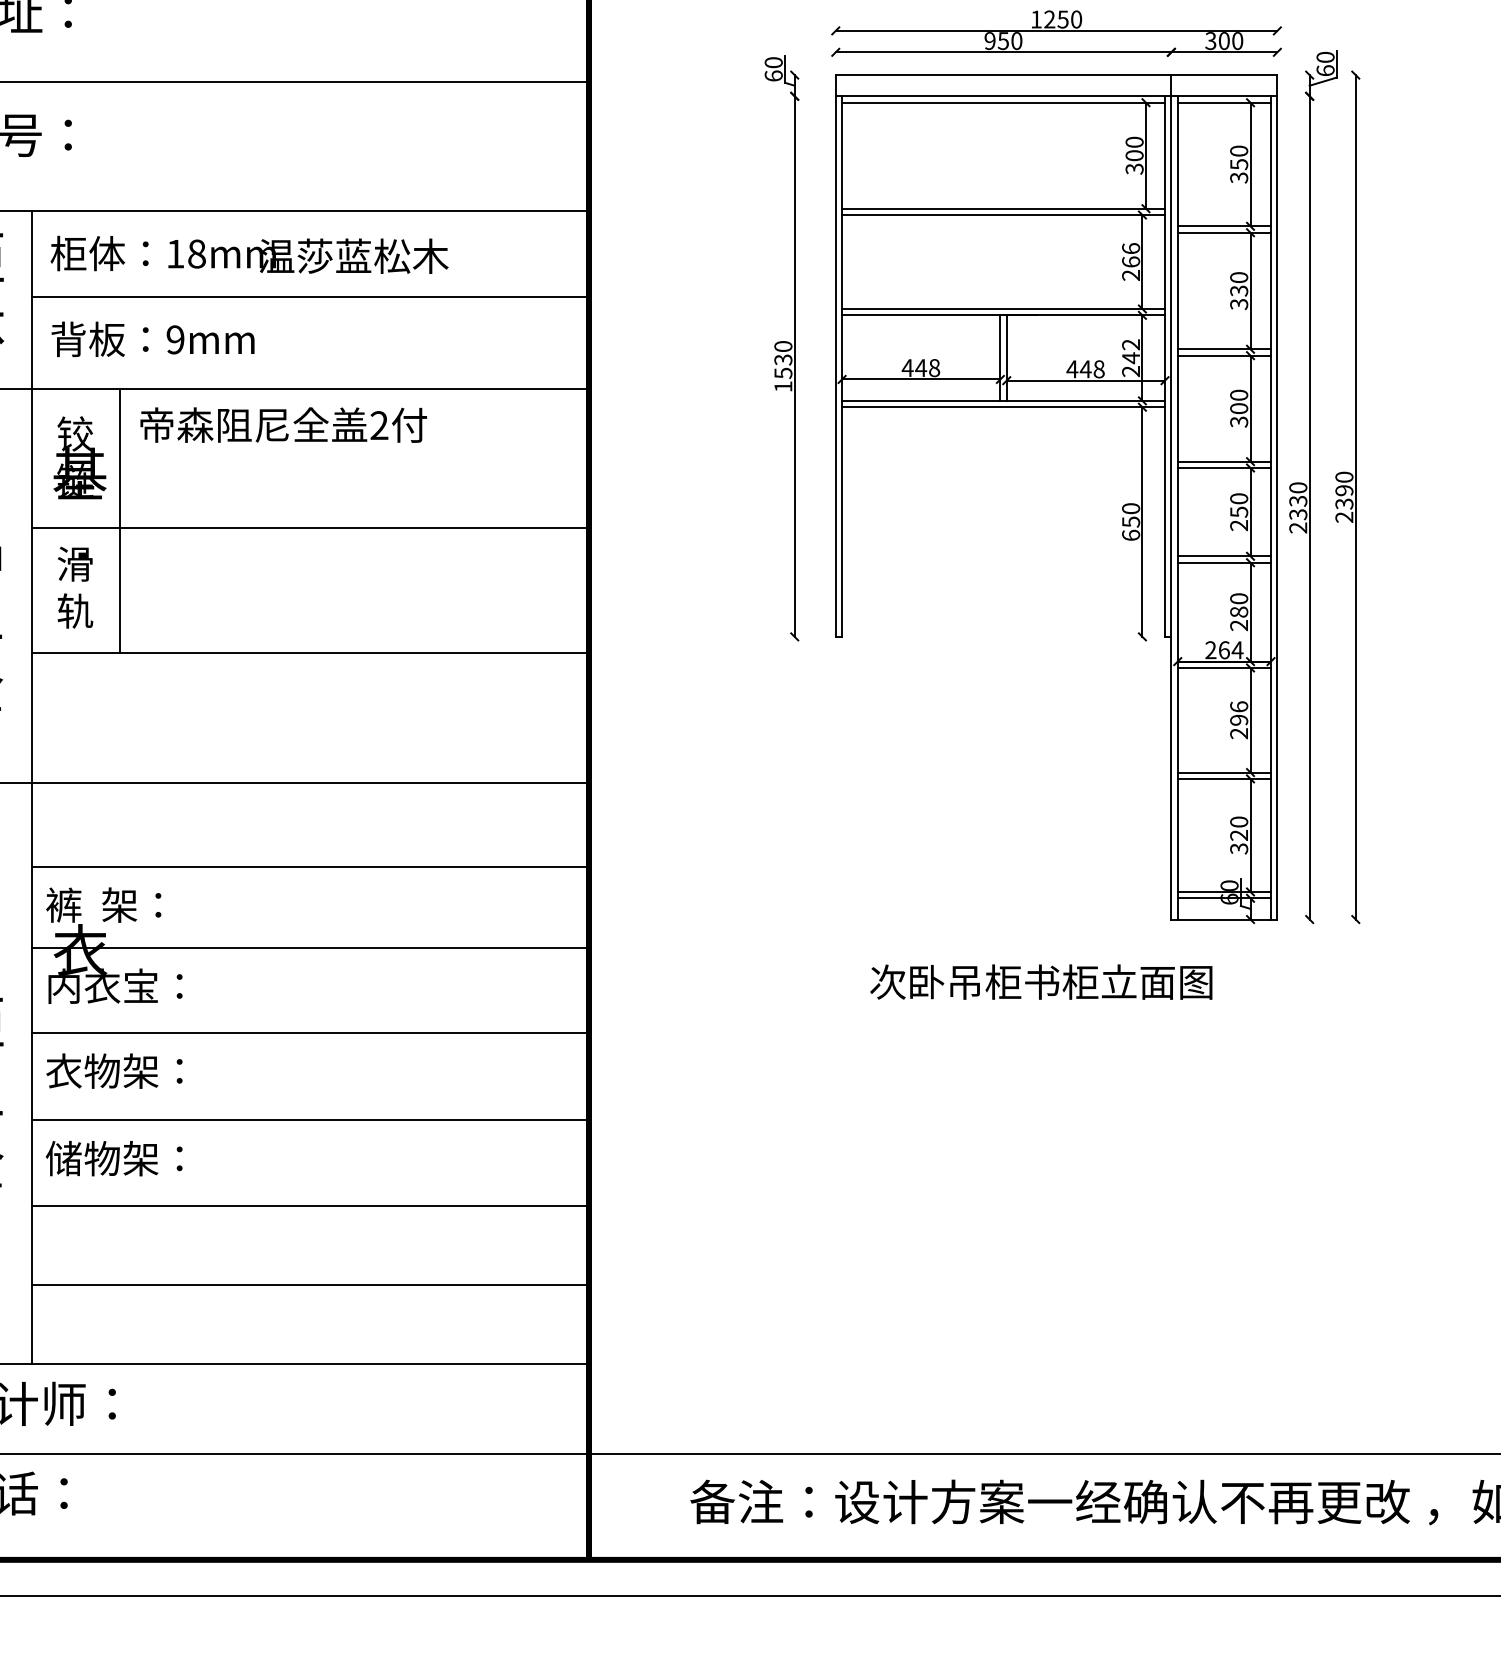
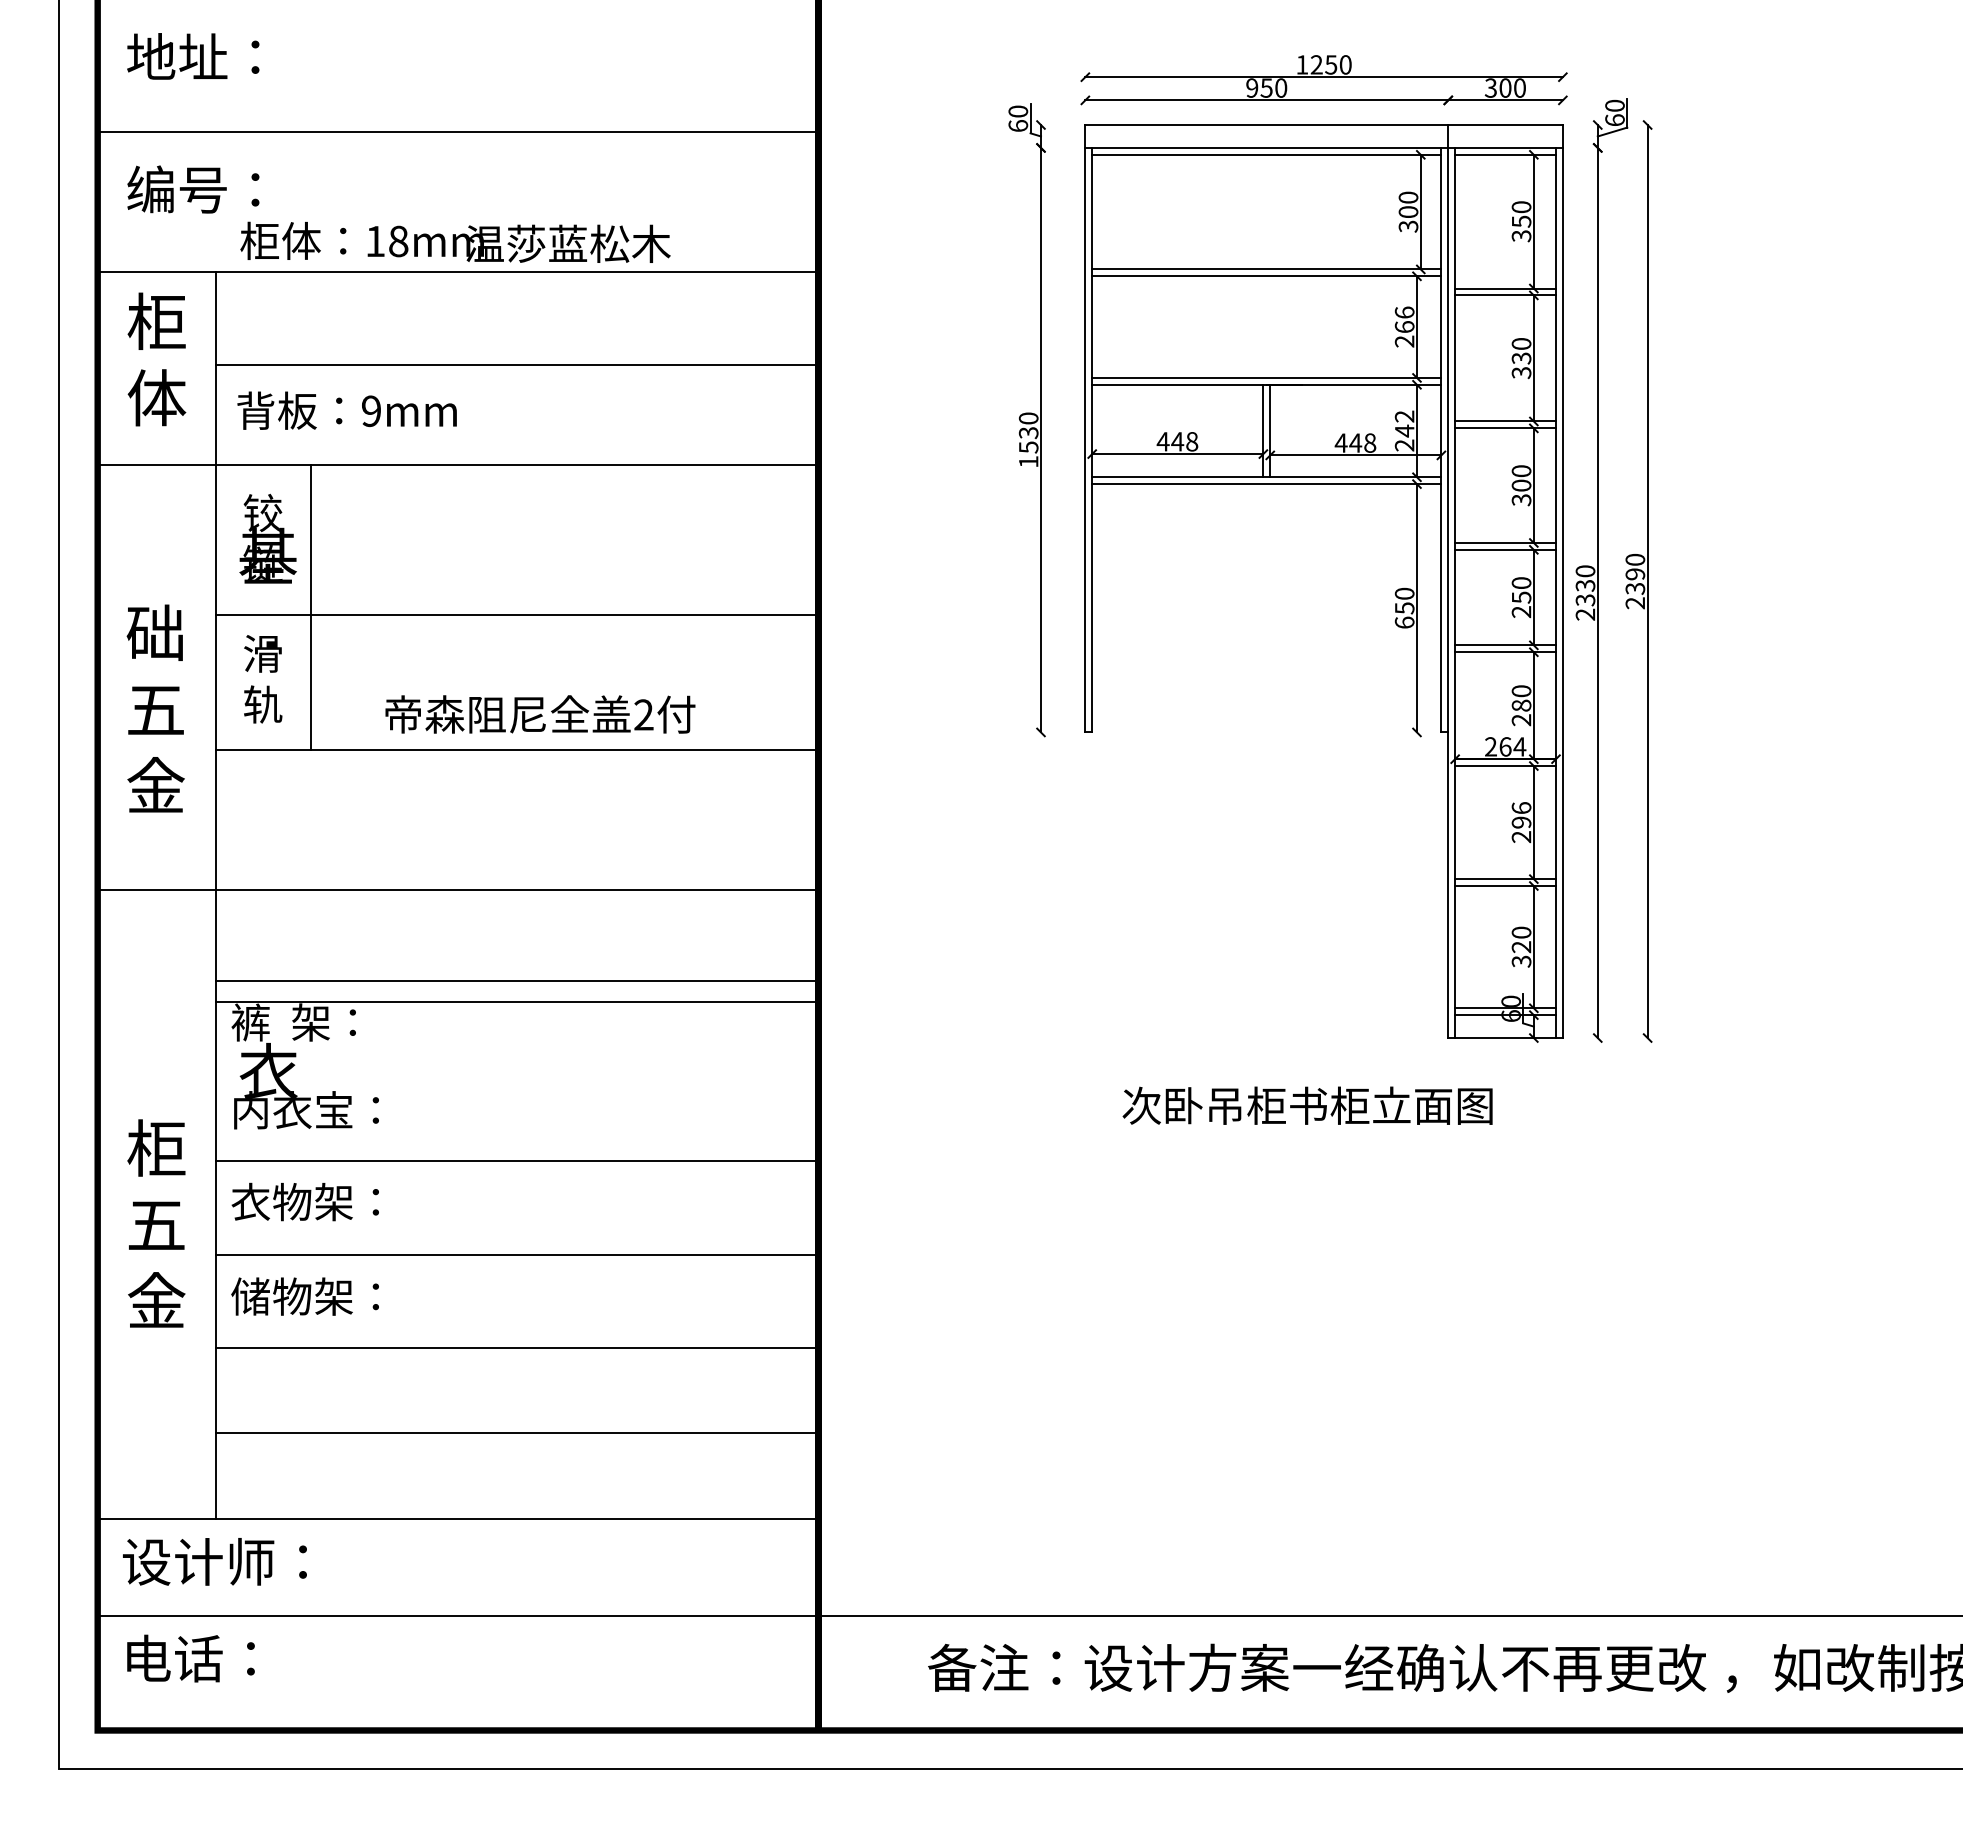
text: (249, 254) -> (455, 241), moved
text: (283, 425) -> (540, 714), moved
line: (310, 947) -> (517, 1001), moved

